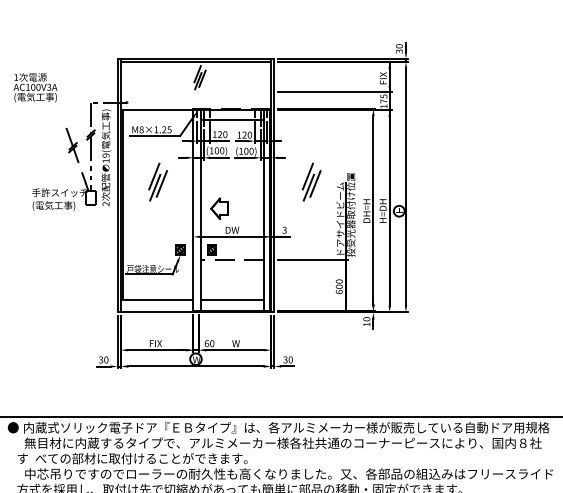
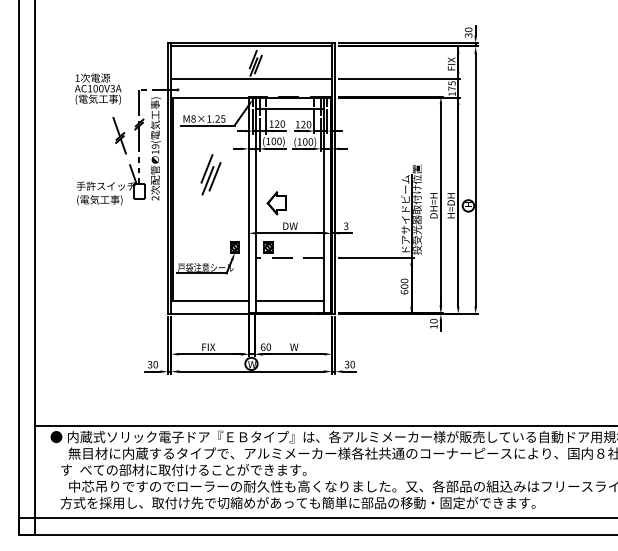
text: (35, 87) -> (98, 88), moved
line: (196, 92) -> (251, 79), added
part: (311, 181) -> (374, 174), removed

